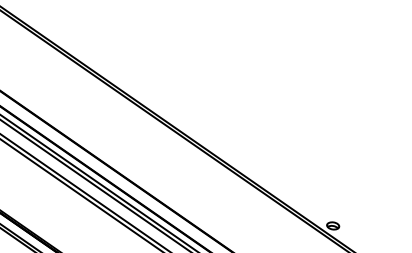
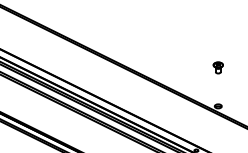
part: (341, 158) -> (217, 67), added

